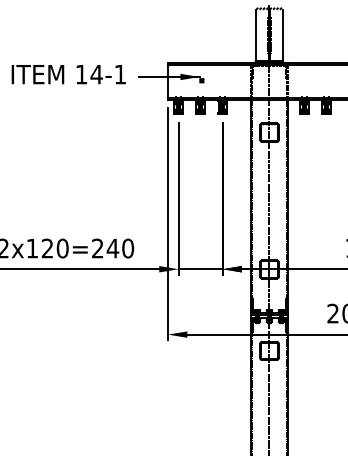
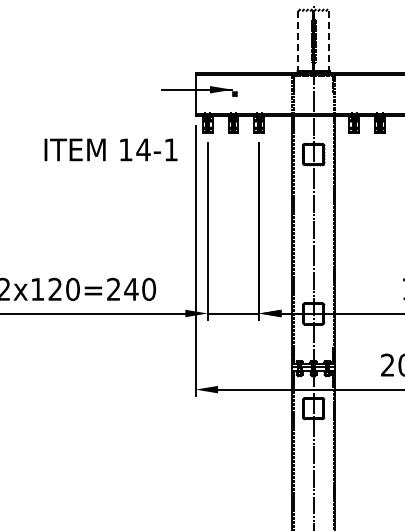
line: (255, 35) -> (297, 41), solid -> dashed
line: (283, 35) -> (329, 41), solid -> dashed
text: (68, 74) -> (110, 149), moved

